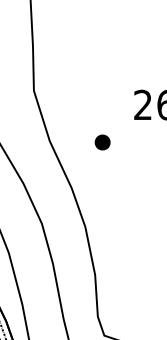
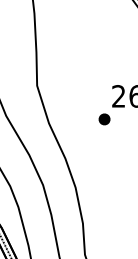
part: (102, 142) -> (104, 119), moved

